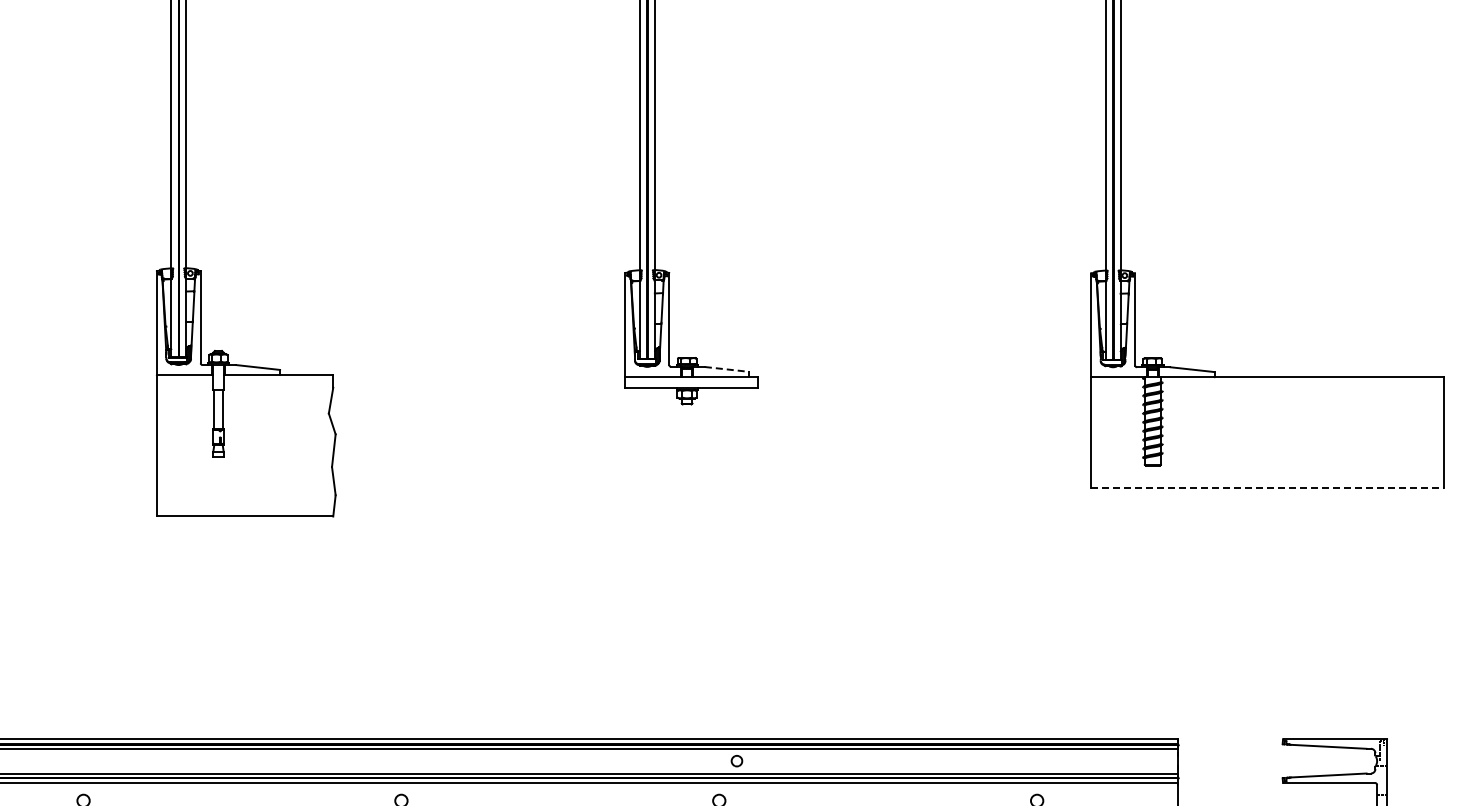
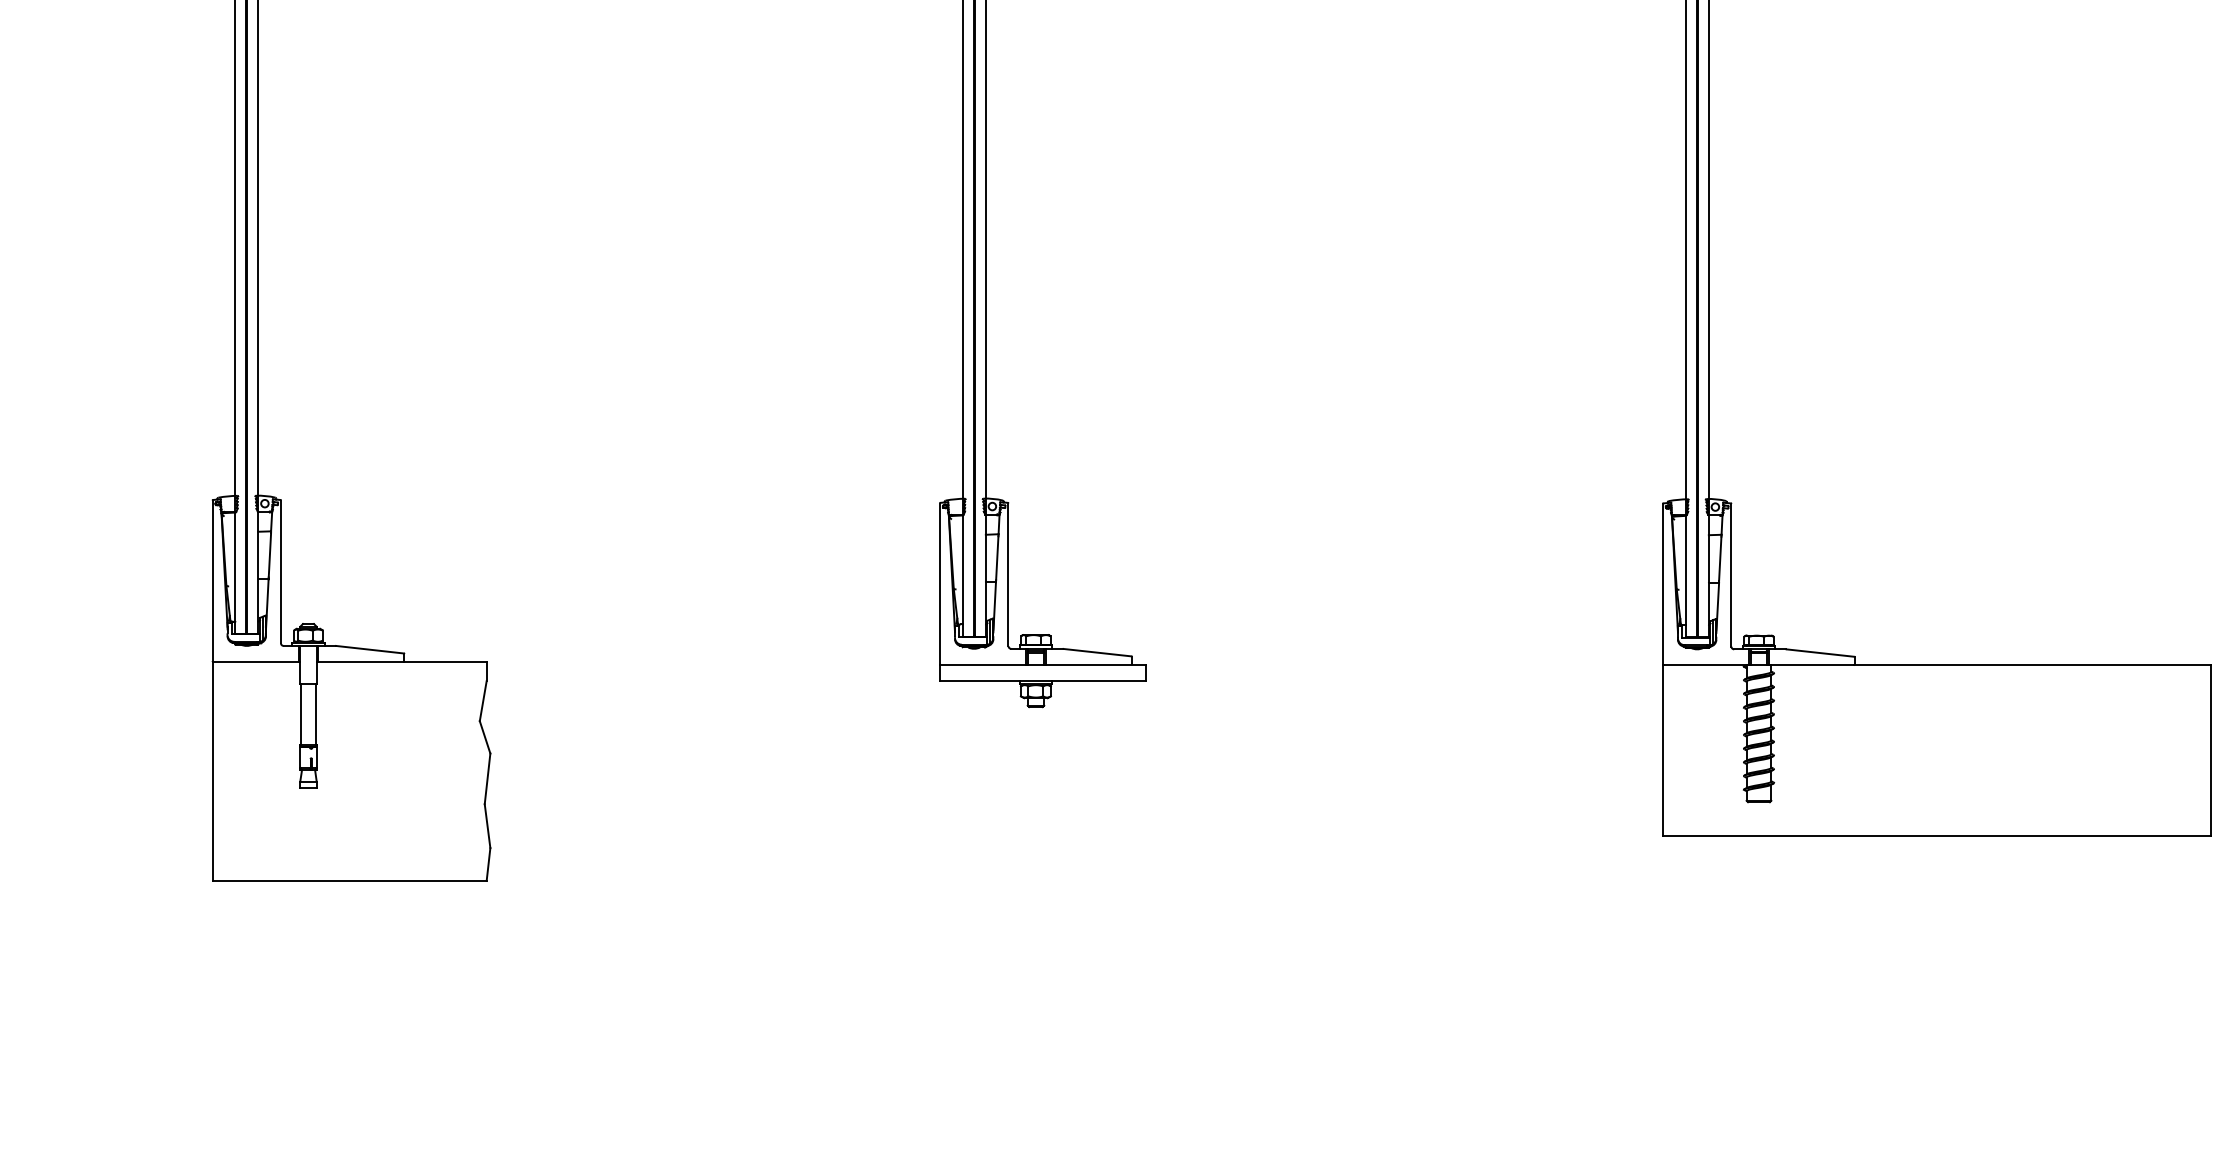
line: (726, 369) -> (1097, 652), dashed -> solid
line: (1267, 487) -> (1936, 835), dashed -> solid

